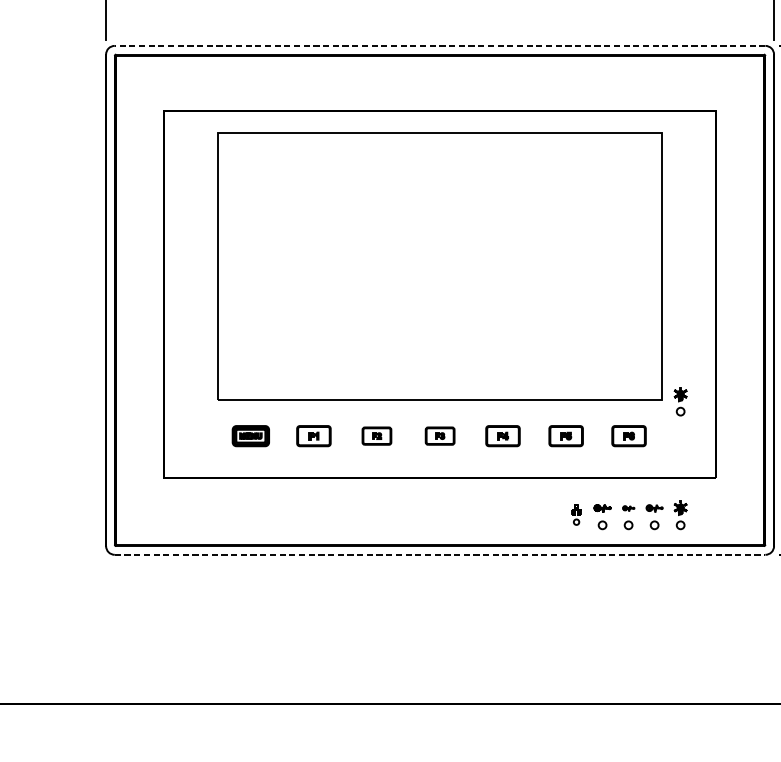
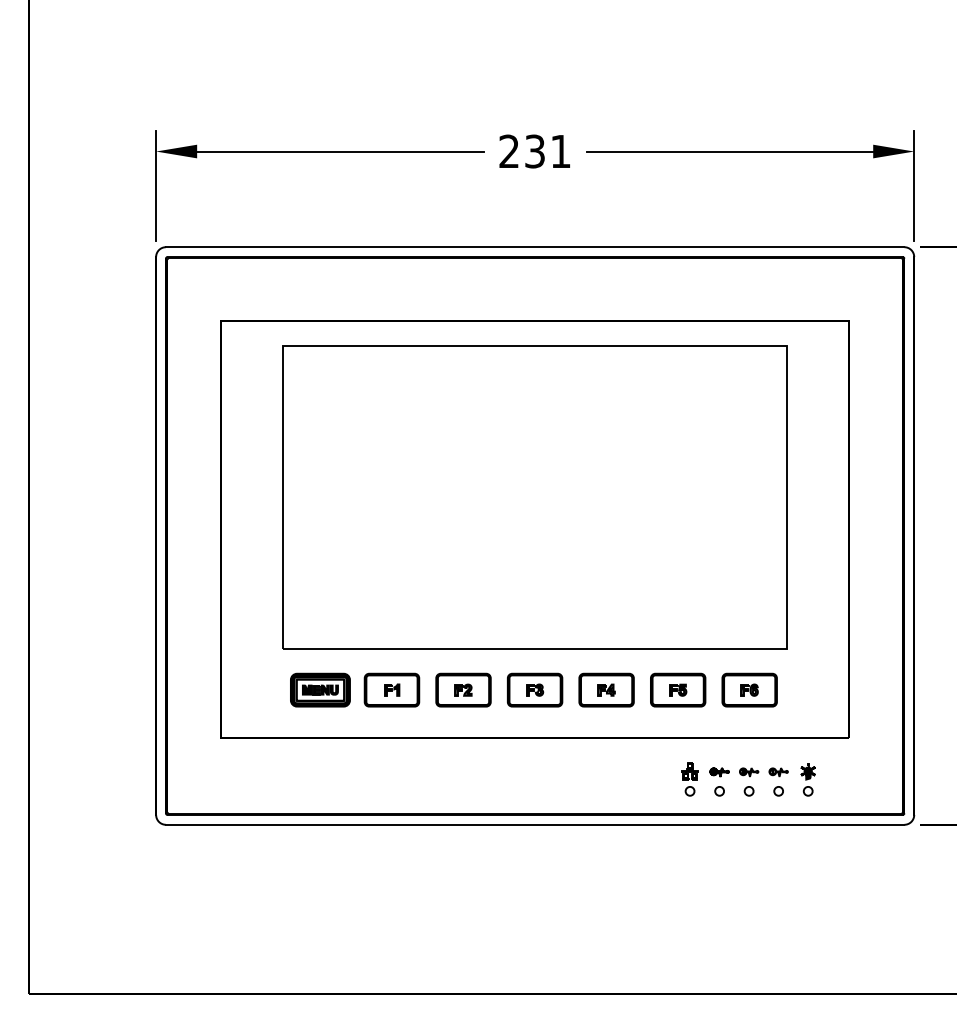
line: (439, 46) -> (534, 247), dashed -> solid
part: (680, 401) -> (807, 650), removed
part: (250, 435) -> (320, 689), size x1.43
part: (313, 435) -> (391, 689), size x1.43
part: (376, 435) -> (463, 689), size x1.67
part: (440, 435) -> (535, 689), size x1.67
part: (502, 435) -> (606, 689), size x1.43
part: (566, 435) -> (678, 689), size x1.43
part: (628, 435) -> (749, 689), size x1.43
part: (628, 508) -> (749, 772), size x1.43
part: (576, 514) -> (689, 779), size x1.43
line: (440, 554) -> (535, 824), dashed -> solid

